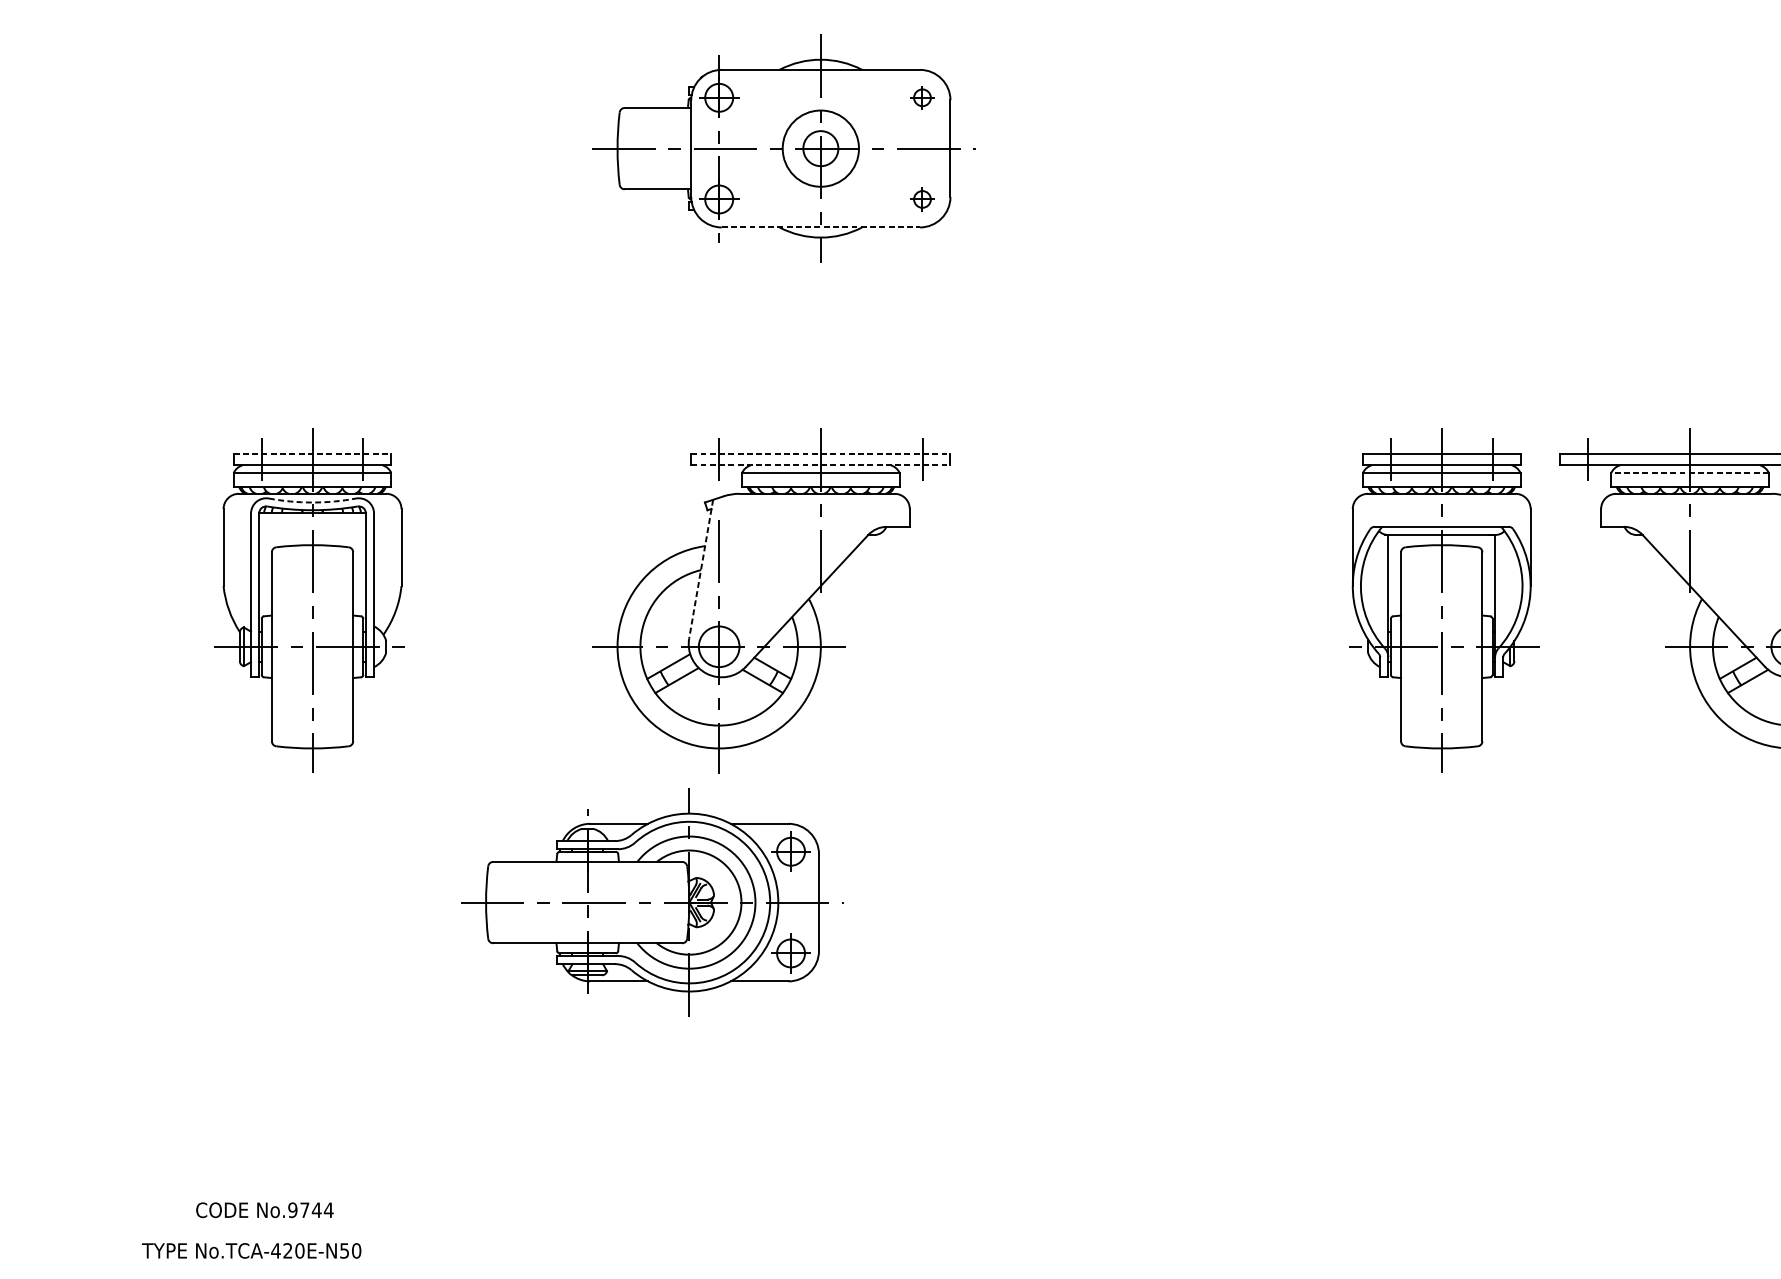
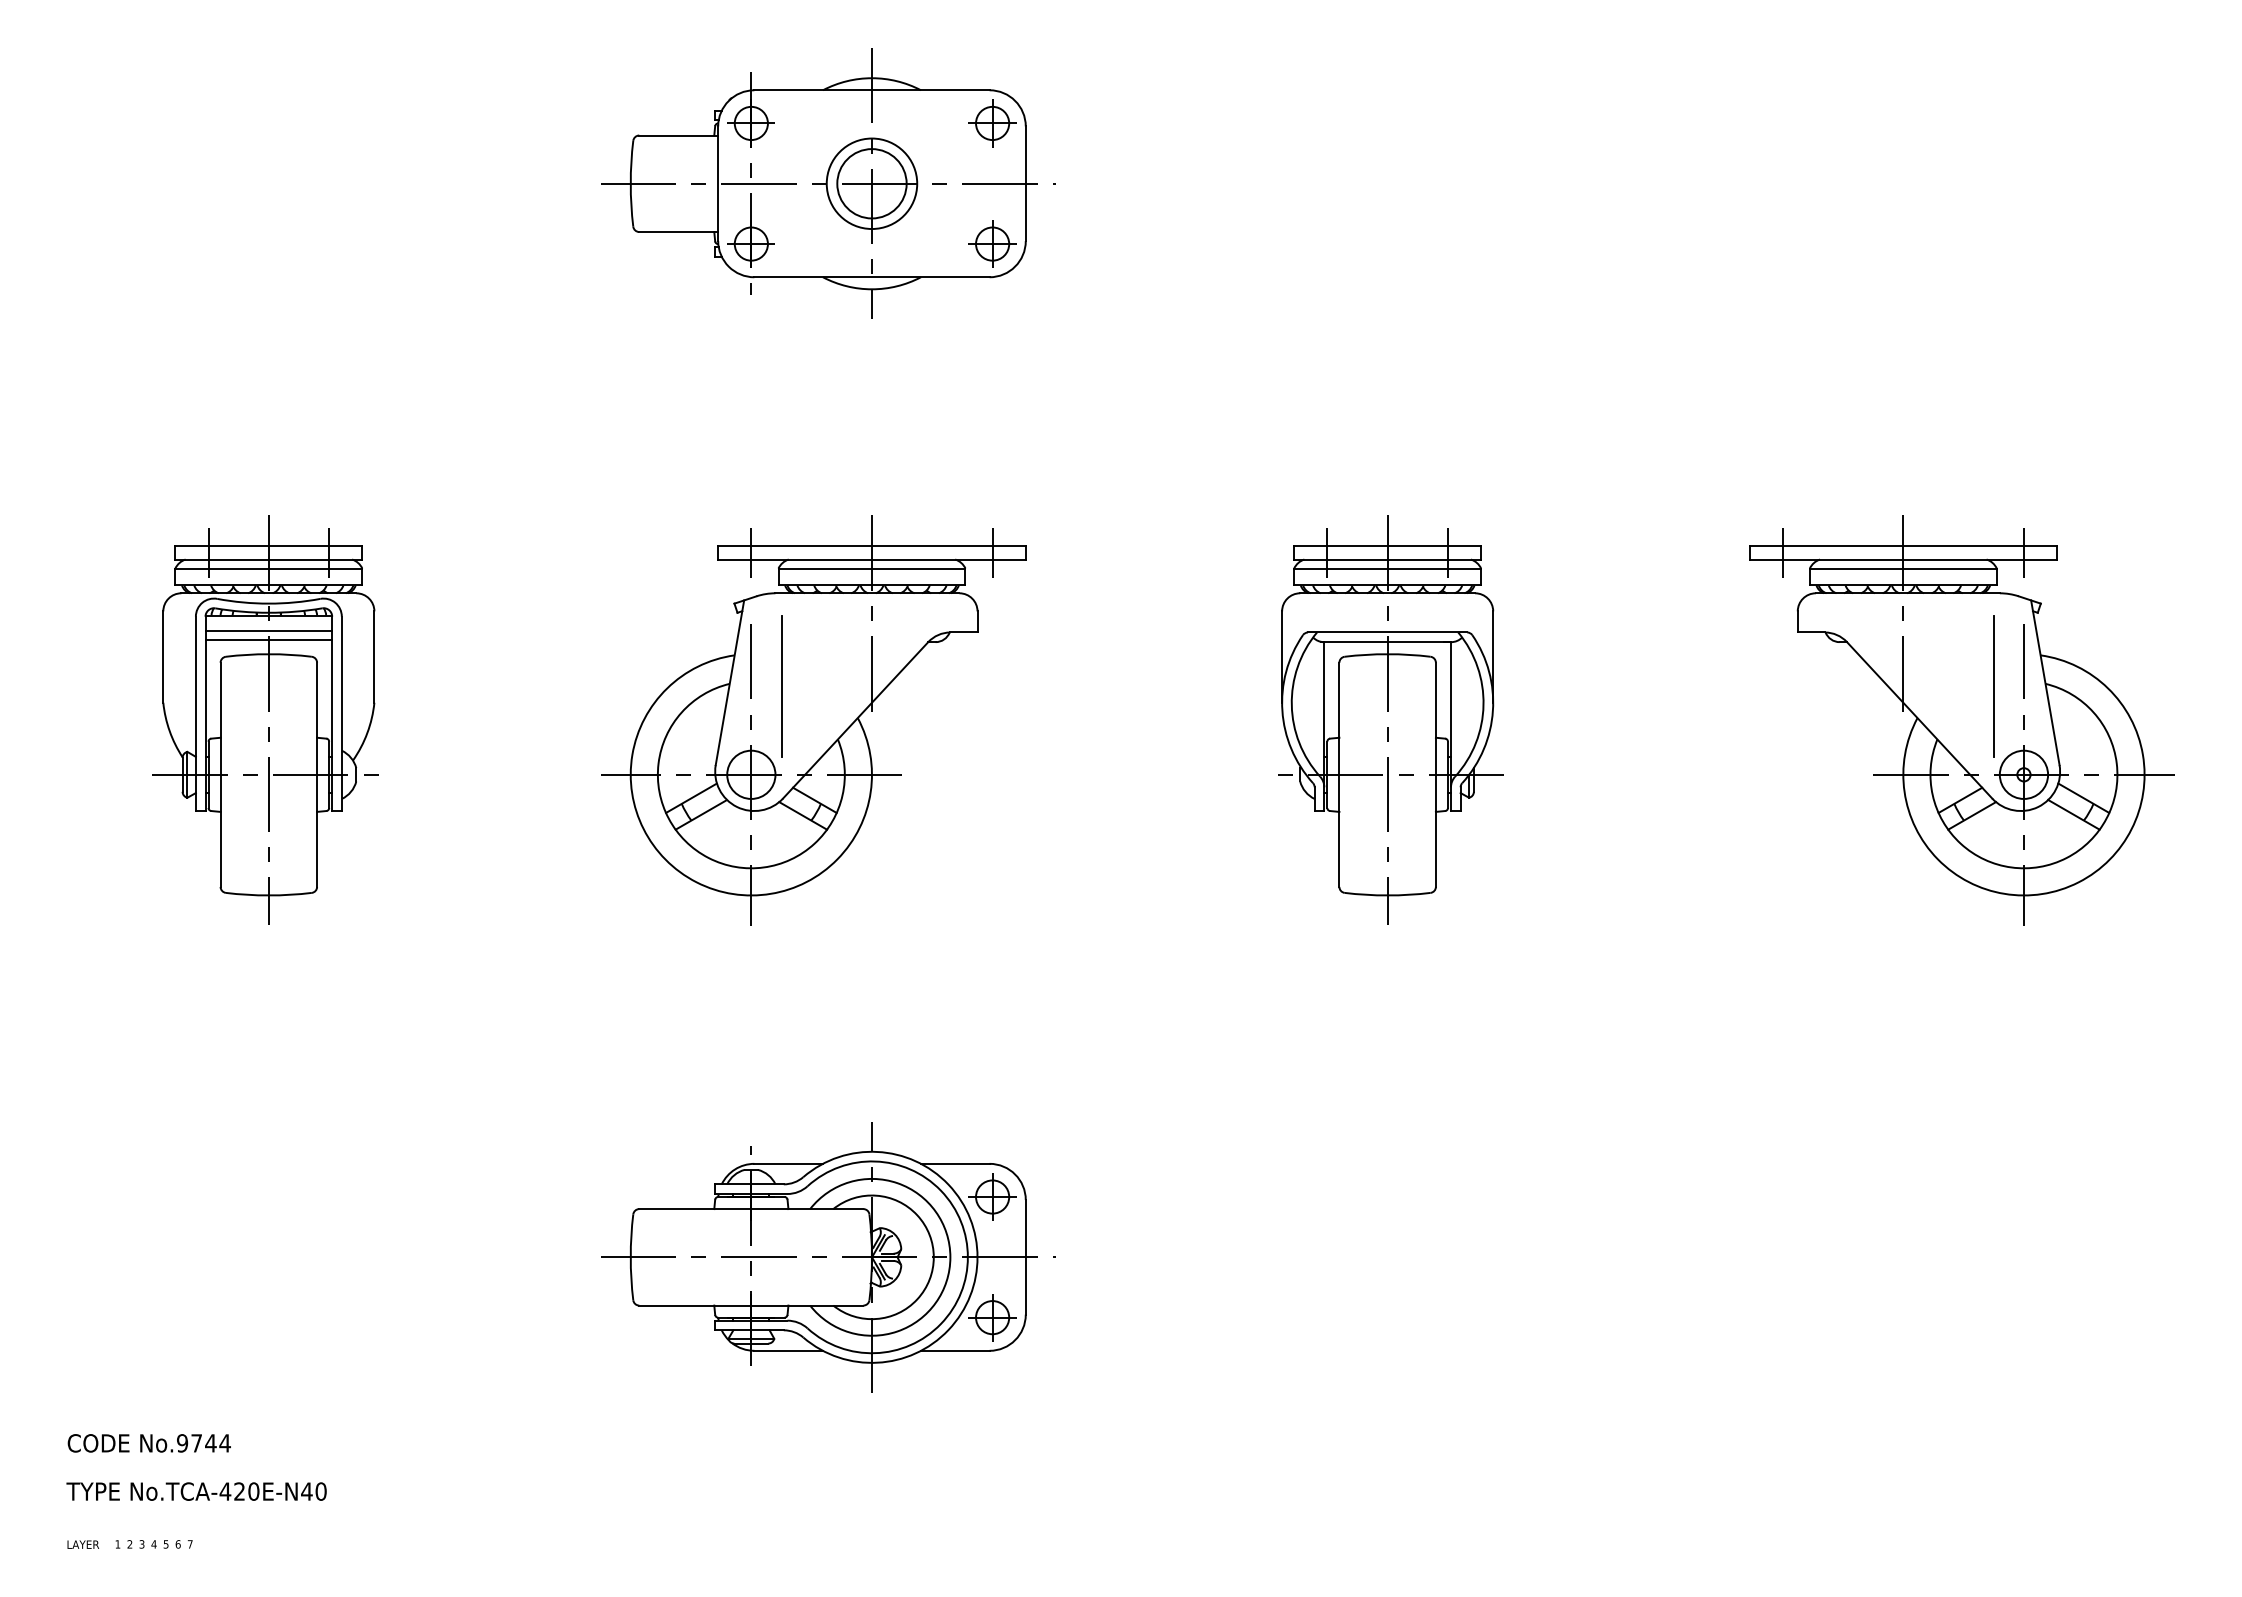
part: (922, 97) -> (992, 123), size x1.67
circle: (820, 148) -> (871, 183), size x1.67
part: (922, 199) -> (992, 243), size x1.67
line: (820, 227) -> (871, 277), dashed -> solid
line: (313, 453) -> (269, 545), dashed -> solid
line: (820, 453) -> (871, 545), dashed -> solid
line: (820, 465) -> (871, 559), dashed -> solid
line: (1689, 472) -> (1902, 568), dashed -> solid
arc: (312, 502) -> (268, 603), dashed -> solid
line: (312, 525) -> (268, 630), added
line: (312, 532) -> (268, 639), added
line: (700, 568) -> (729, 682), dashed -> solid
line: (744, 572) -> (781, 686), added
line: (1766, 572) -> (1993, 686), added
part: (1444, 600) -> (1390, 719), moved
part: (652, 902) -> (828, 1257), moved
text: (264, 1210) -> (148, 1443), moved
text: (344, 1250) -> (306, 1491), No.TCA-420E-N50 -> No.TCA-420E-N40

